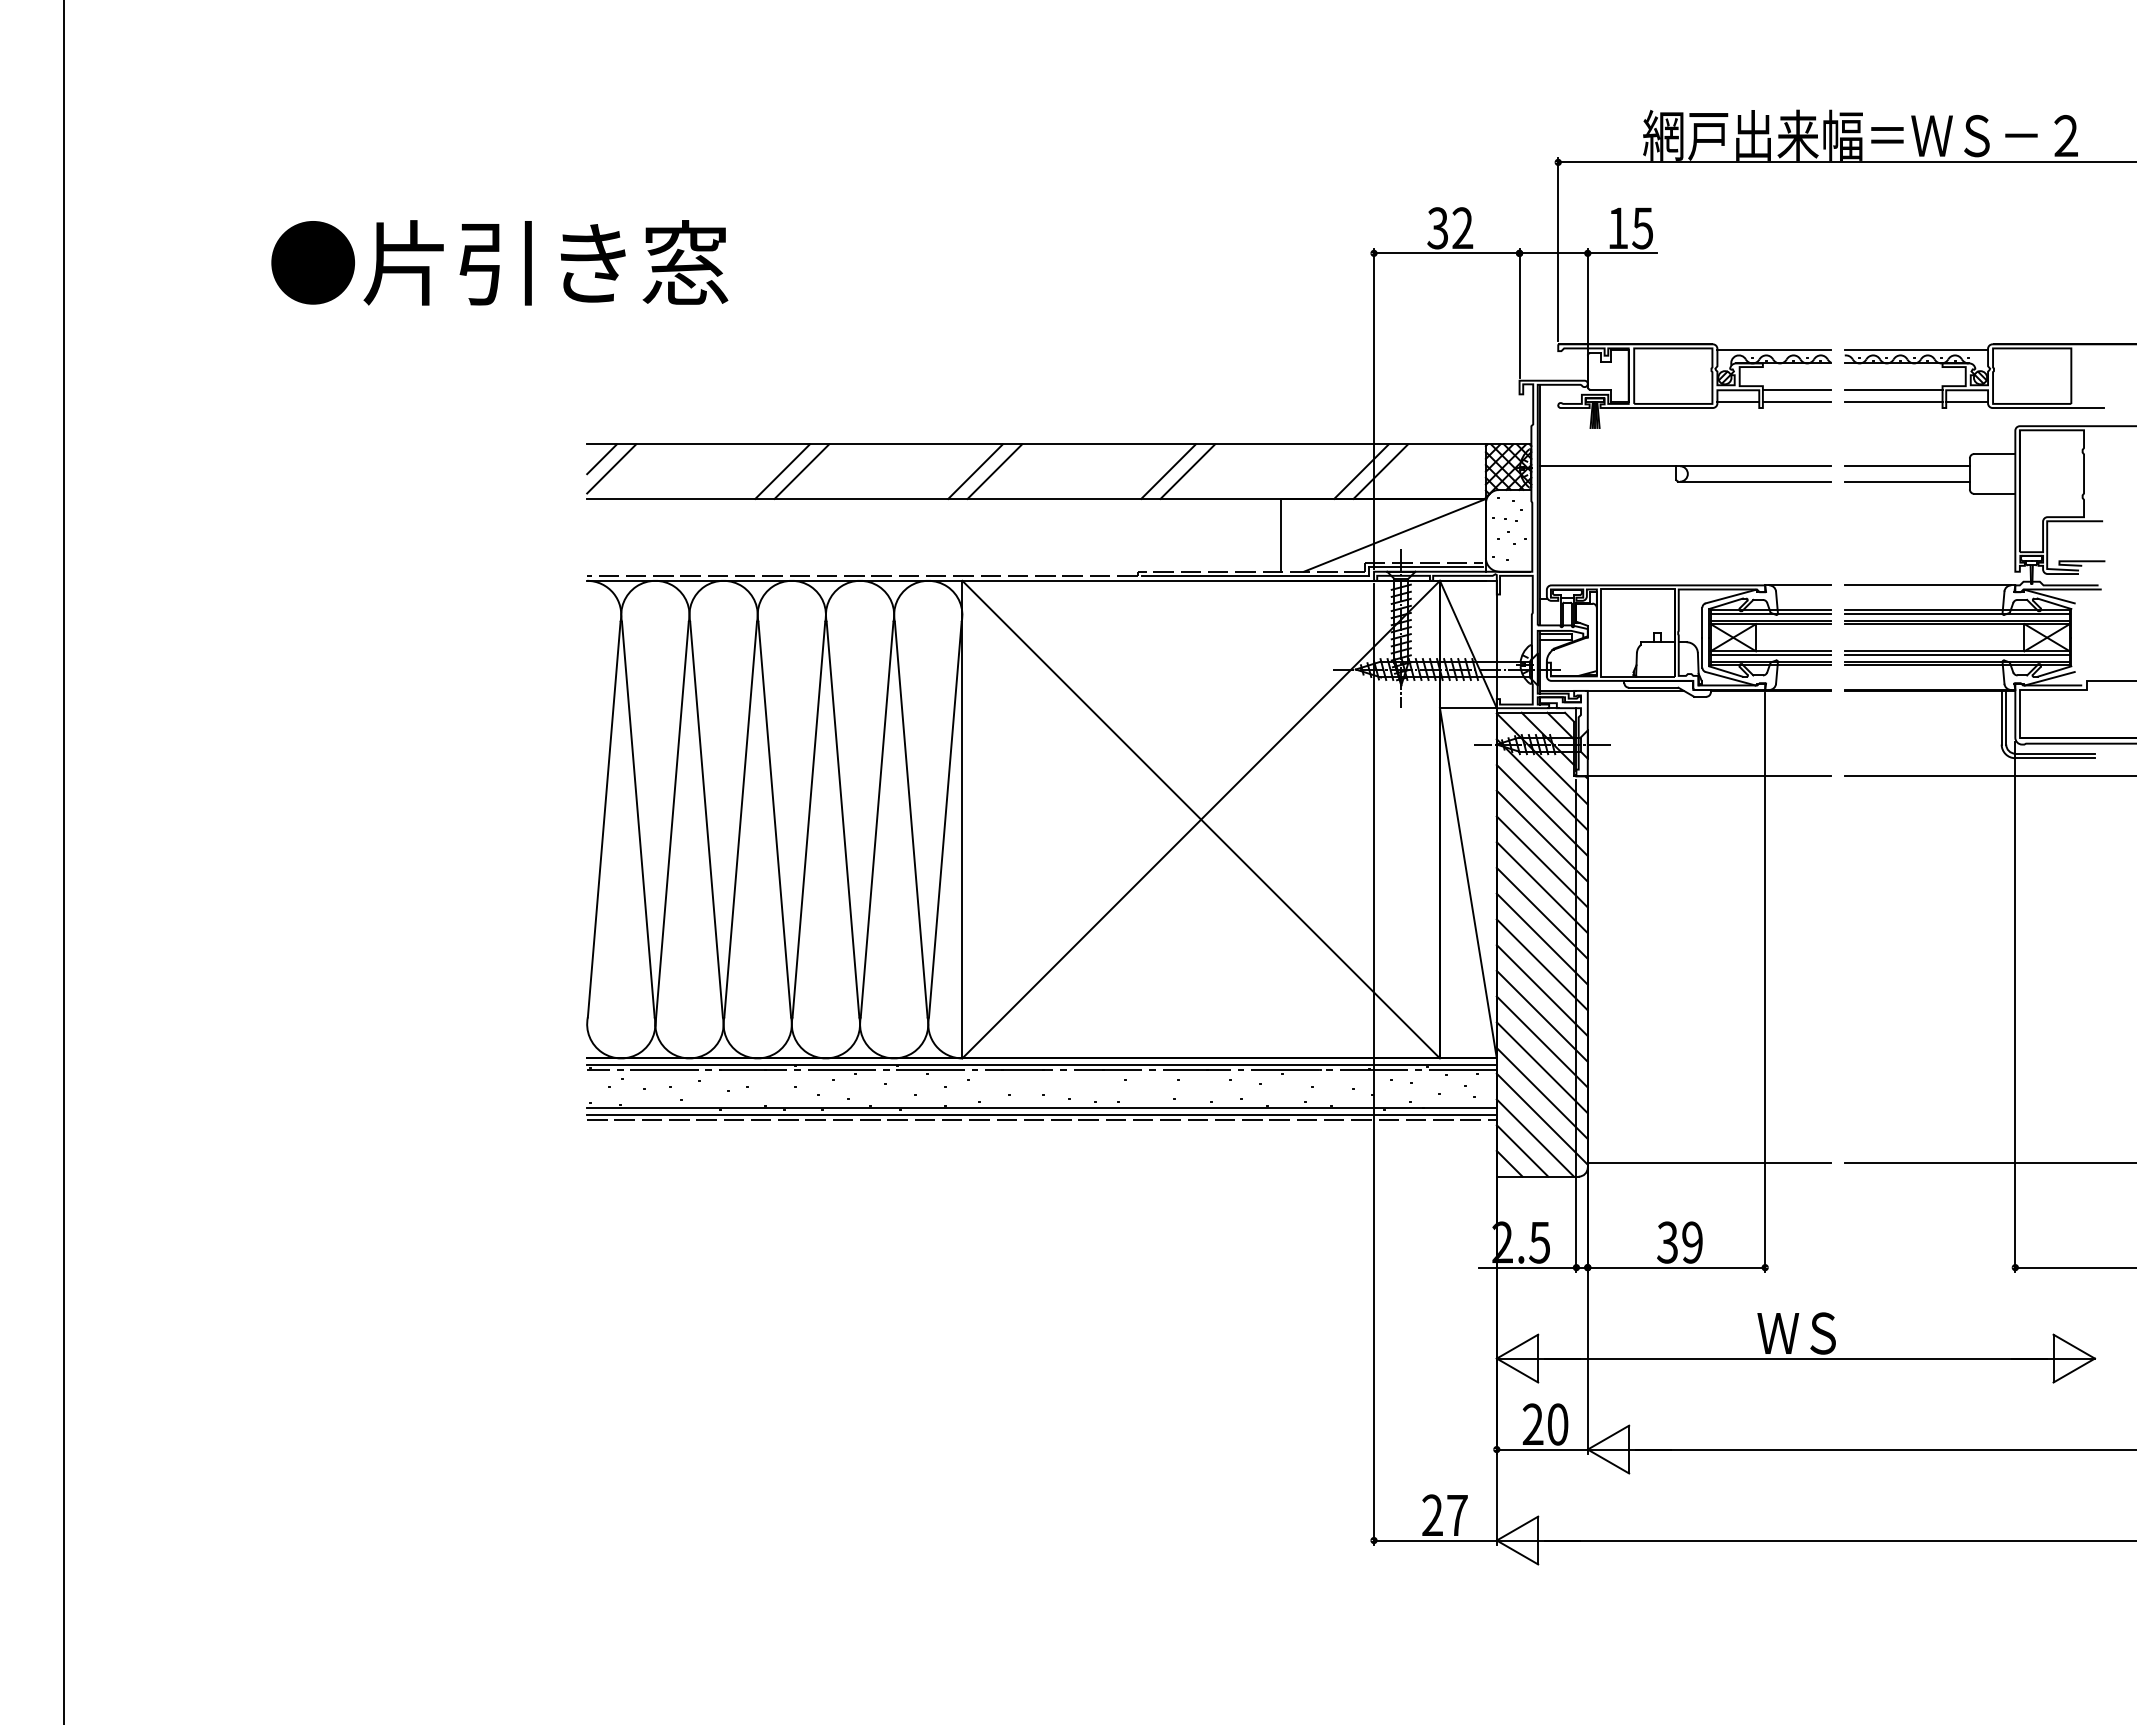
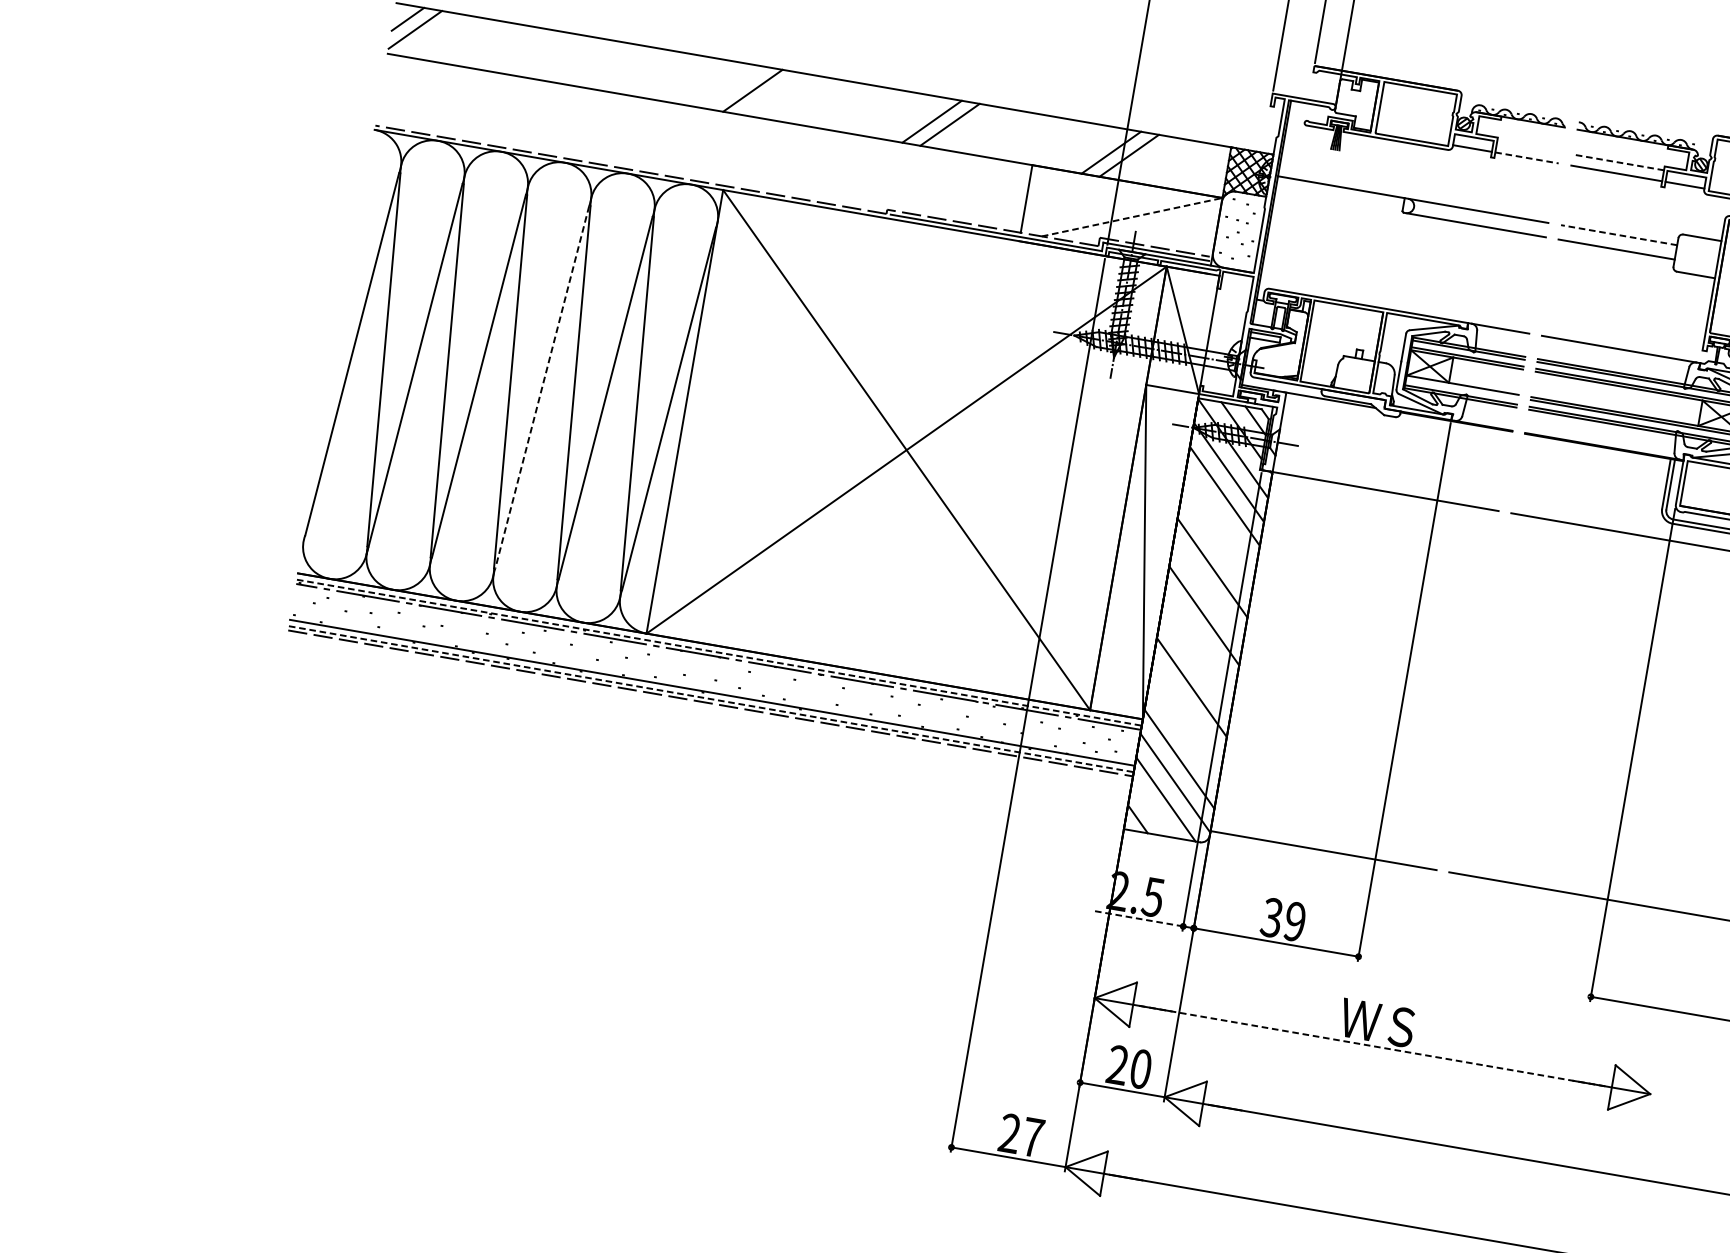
line: (1774, 349) -> (1514, 105), removed
line: (1916, 349) -> (1646, 128), removed
line: (1796, 390) -> (1528, 147), removed
line: (1893, 390) -> (1618, 162), solid -> dashed
line: (1797, 402) -> (1527, 158), solid -> dashed
line: (1907, 466) -> (1619, 235), solid -> dashed
line: (782, 471) -> (573, 59), removed
line: (801, 471) -> (591, 62), removed
line: (994, 471) -> (770, 93), removed
line: (1394, 535) -> (1131, 217), solid -> dashed
line: (1770, 654) -> (1461, 388), removed
line: (808, 820) -> (541, 387), solid -> dashed
line: (1541, 835) -> (1220, 519), removed
line: (1541, 861) -> (1215, 543), removed
line: (1541, 912) -> (1207, 590), removed
line: (1541, 964) -> (1199, 639), removed
line: (1541, 990) -> (1195, 663), removed
line: (1541, 1041) -> (1187, 710), removed
line: (1041, 1065) -> (718, 652), solid -> dashed
line: (1541, 1067) -> (1182, 734), removed
line: (1041, 1115) -> (710, 699), solid -> dashed
line: (1522, 1150) -> (1151, 808), removed
line: (1527, 1267) -> (1137, 918), solid -> dashed
line: (1796, 1358) -> (1373, 1046), solid -> dashed

